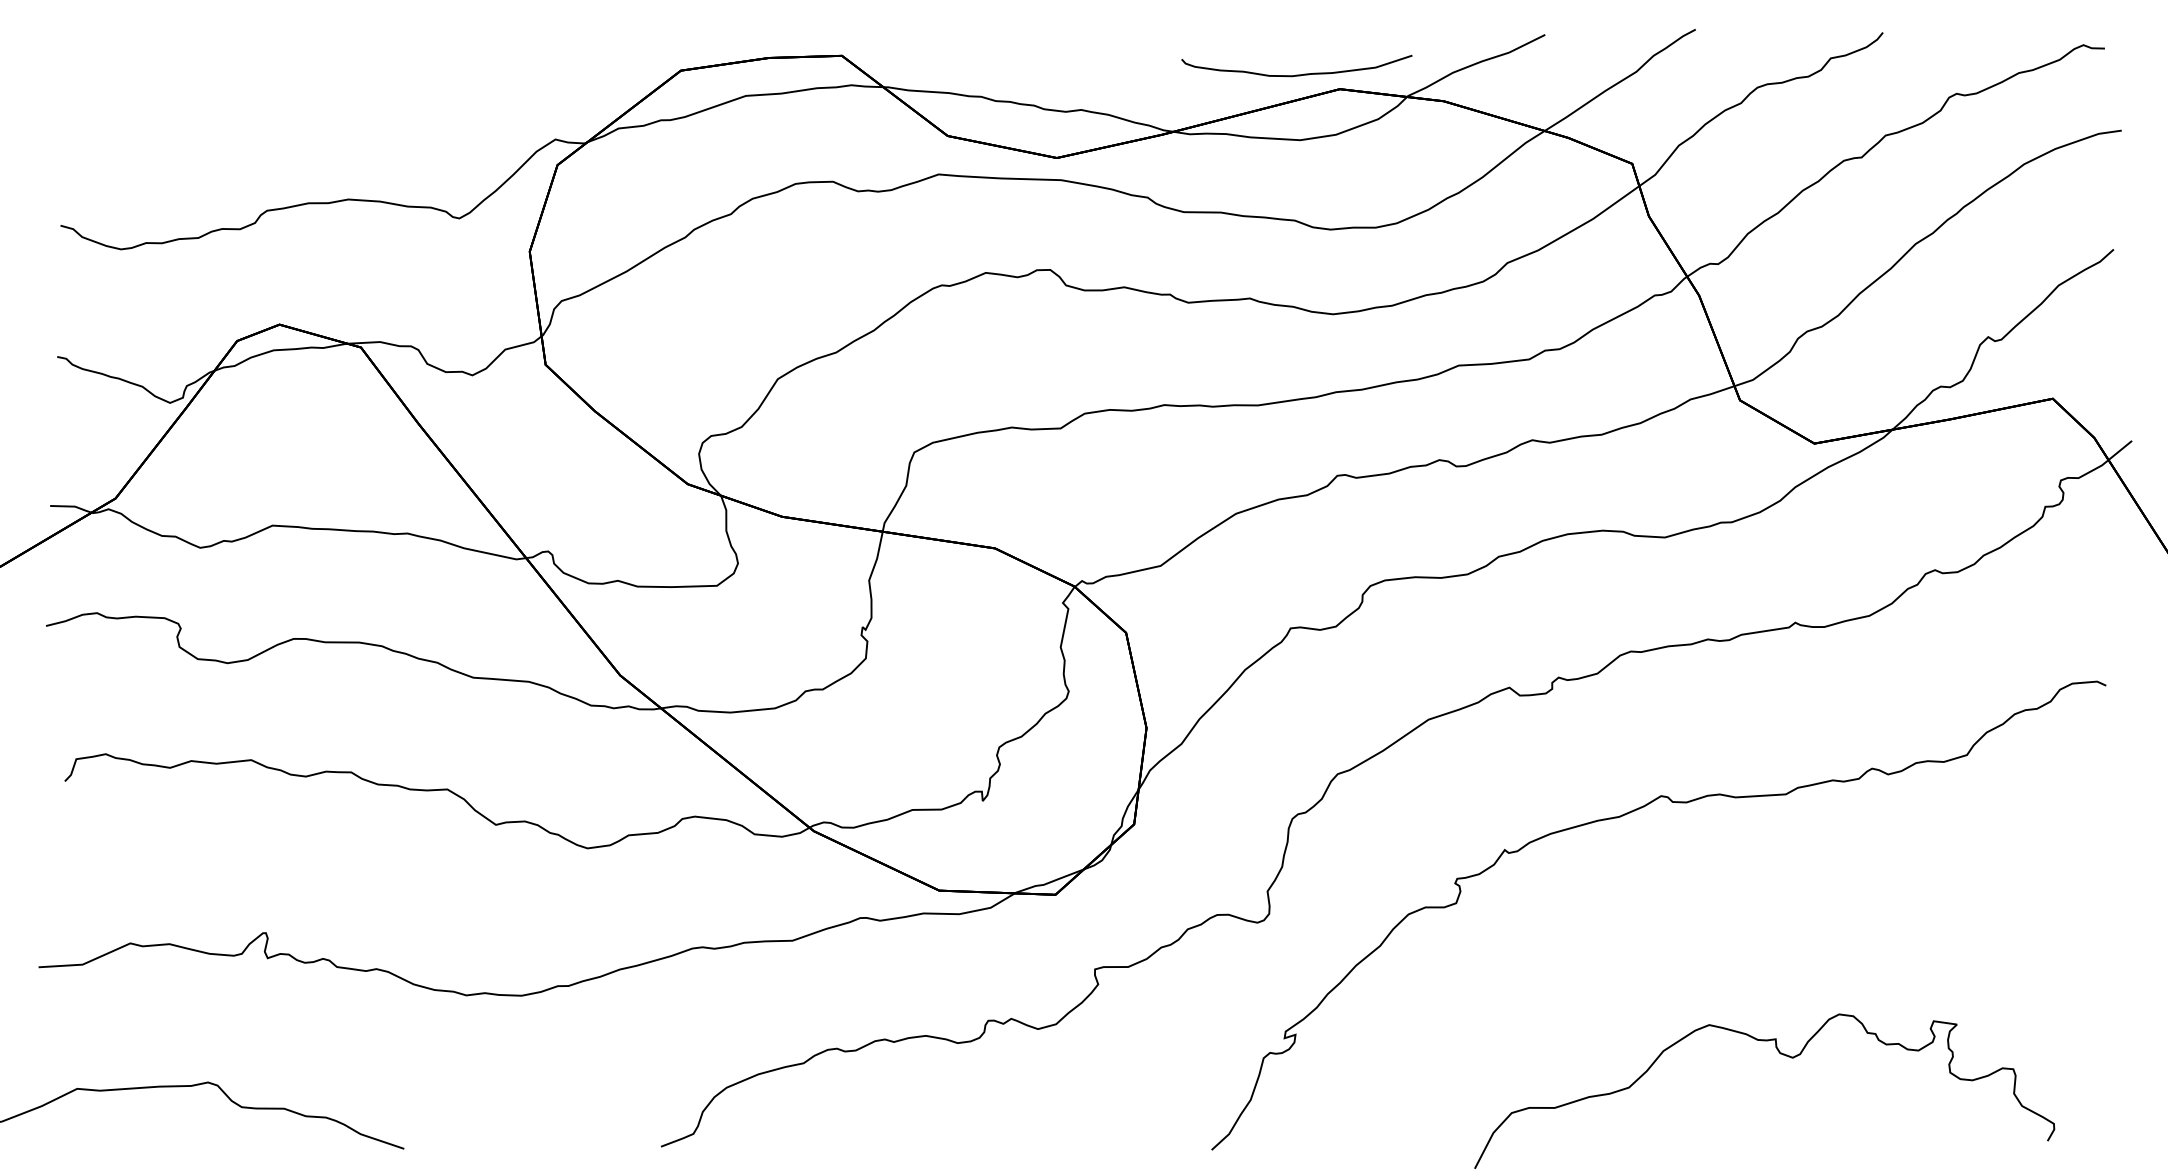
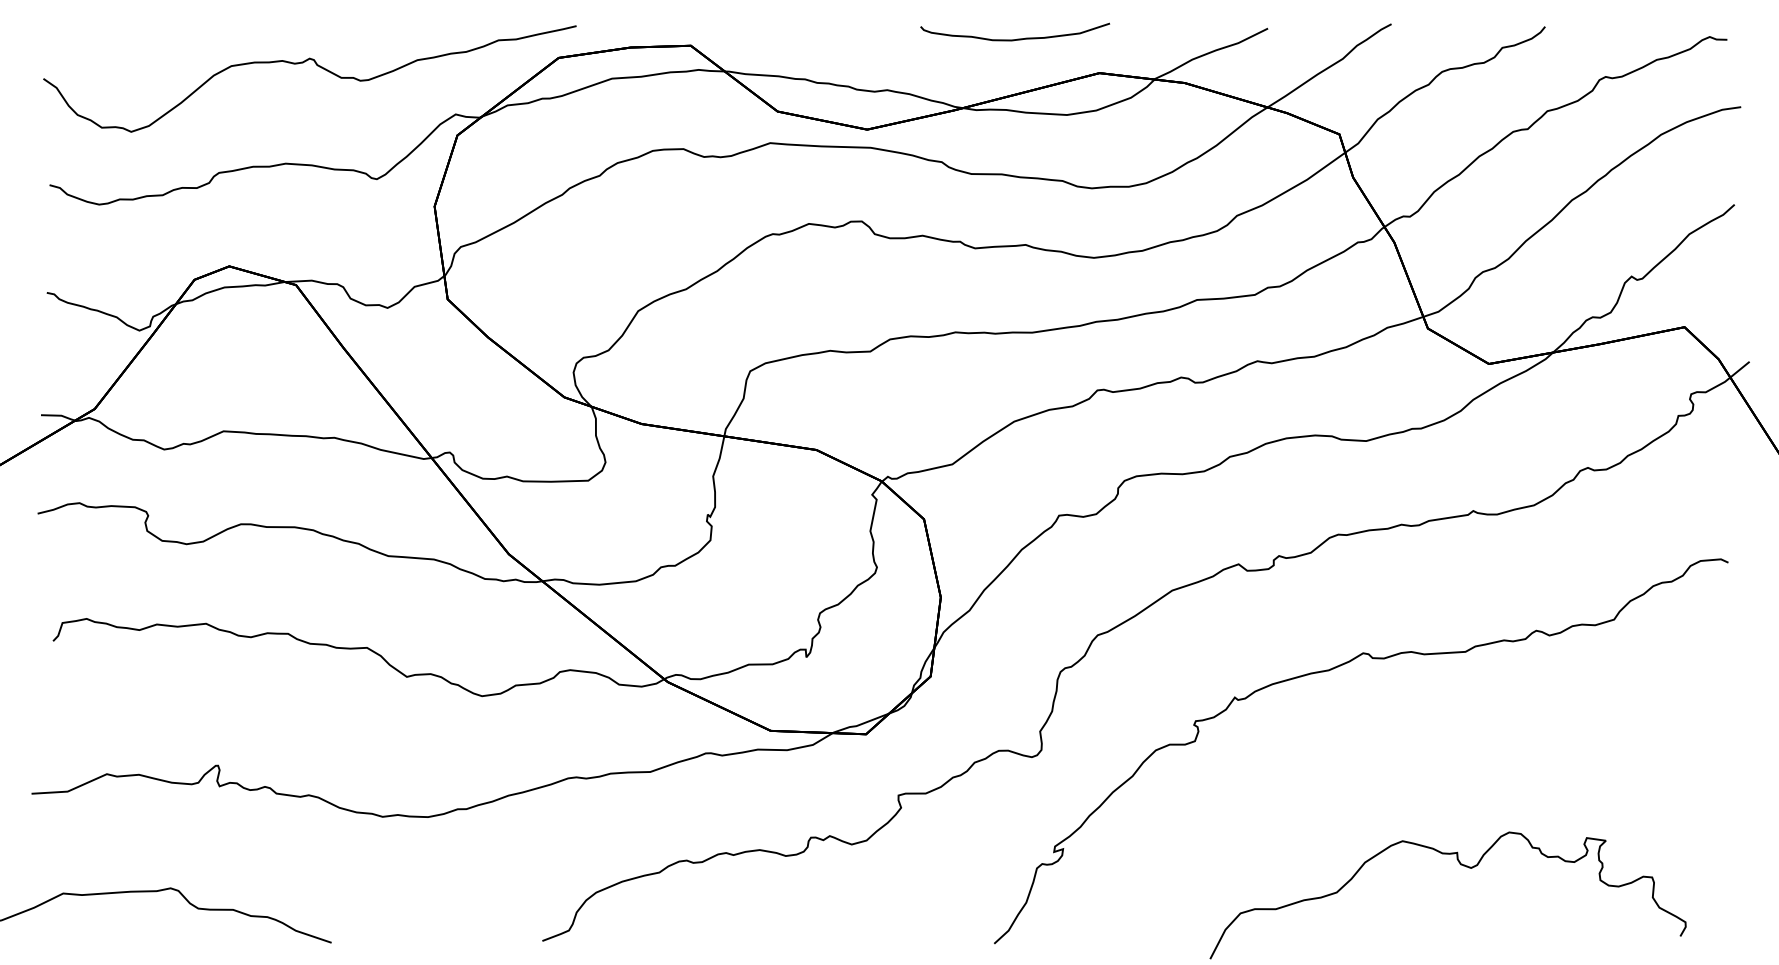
curve: (1299, 73) -> (1017, 38), moved
curve: (387, 81) -> (317, 66), added

